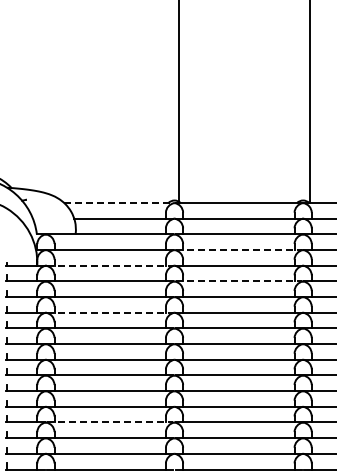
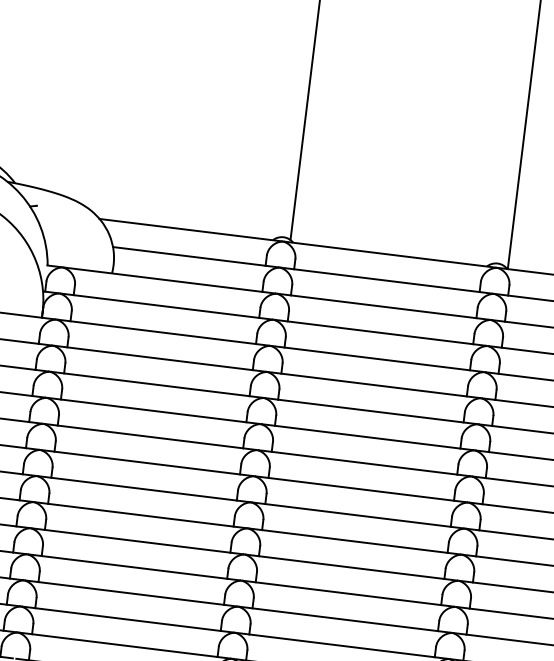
line: (118, 203) -> (189, 230), dashed -> solid
line: (239, 250) -> (381, 333), dashed -> solid
line: (110, 265) -> (163, 332), dashed -> solid
line: (239, 281) -> (375, 385), dashed -> solid
line: (110, 312) -> (154, 410), dashed -> solid
line: (110, 422) -> (131, 593), dashed -> solid

